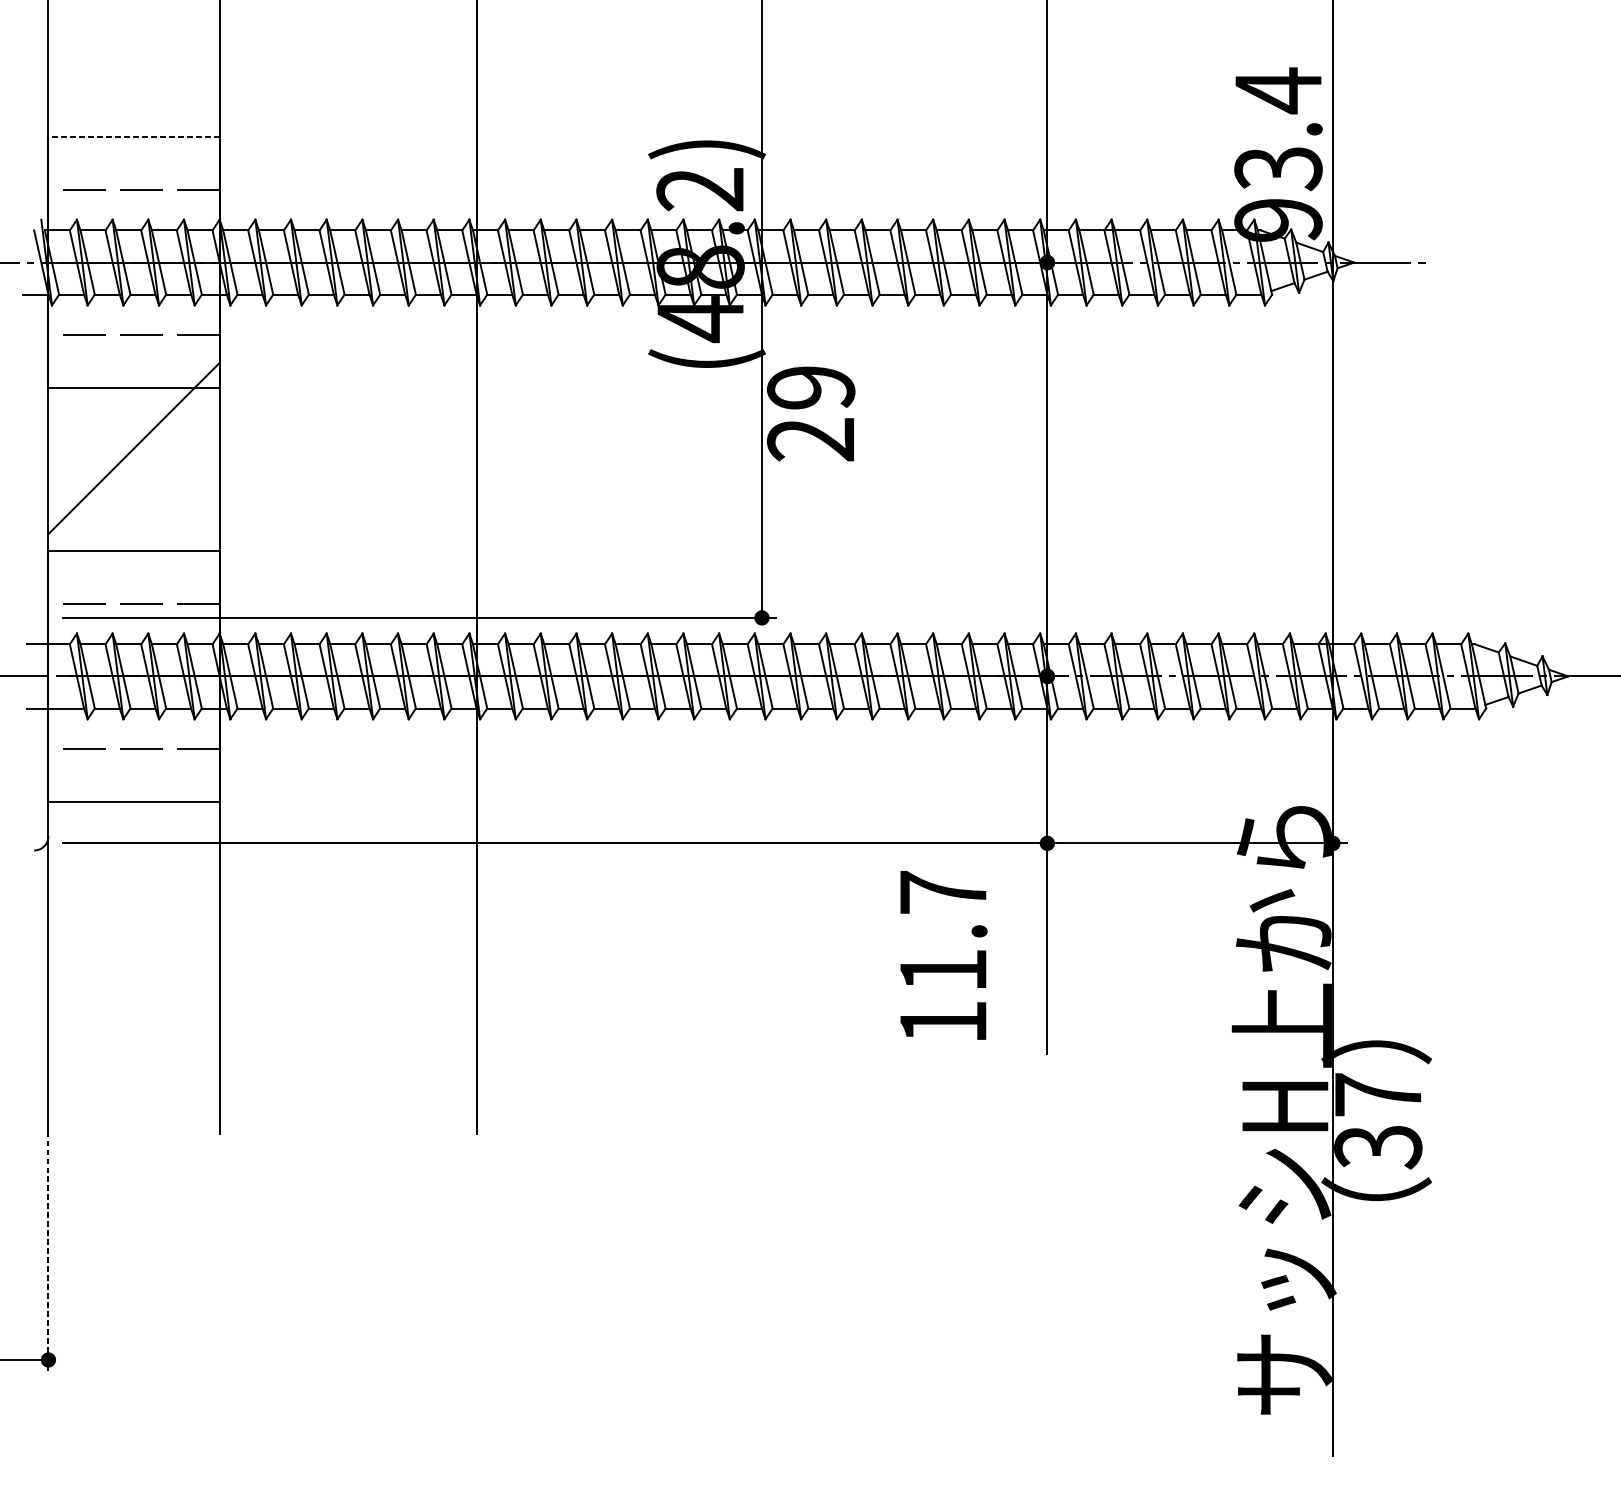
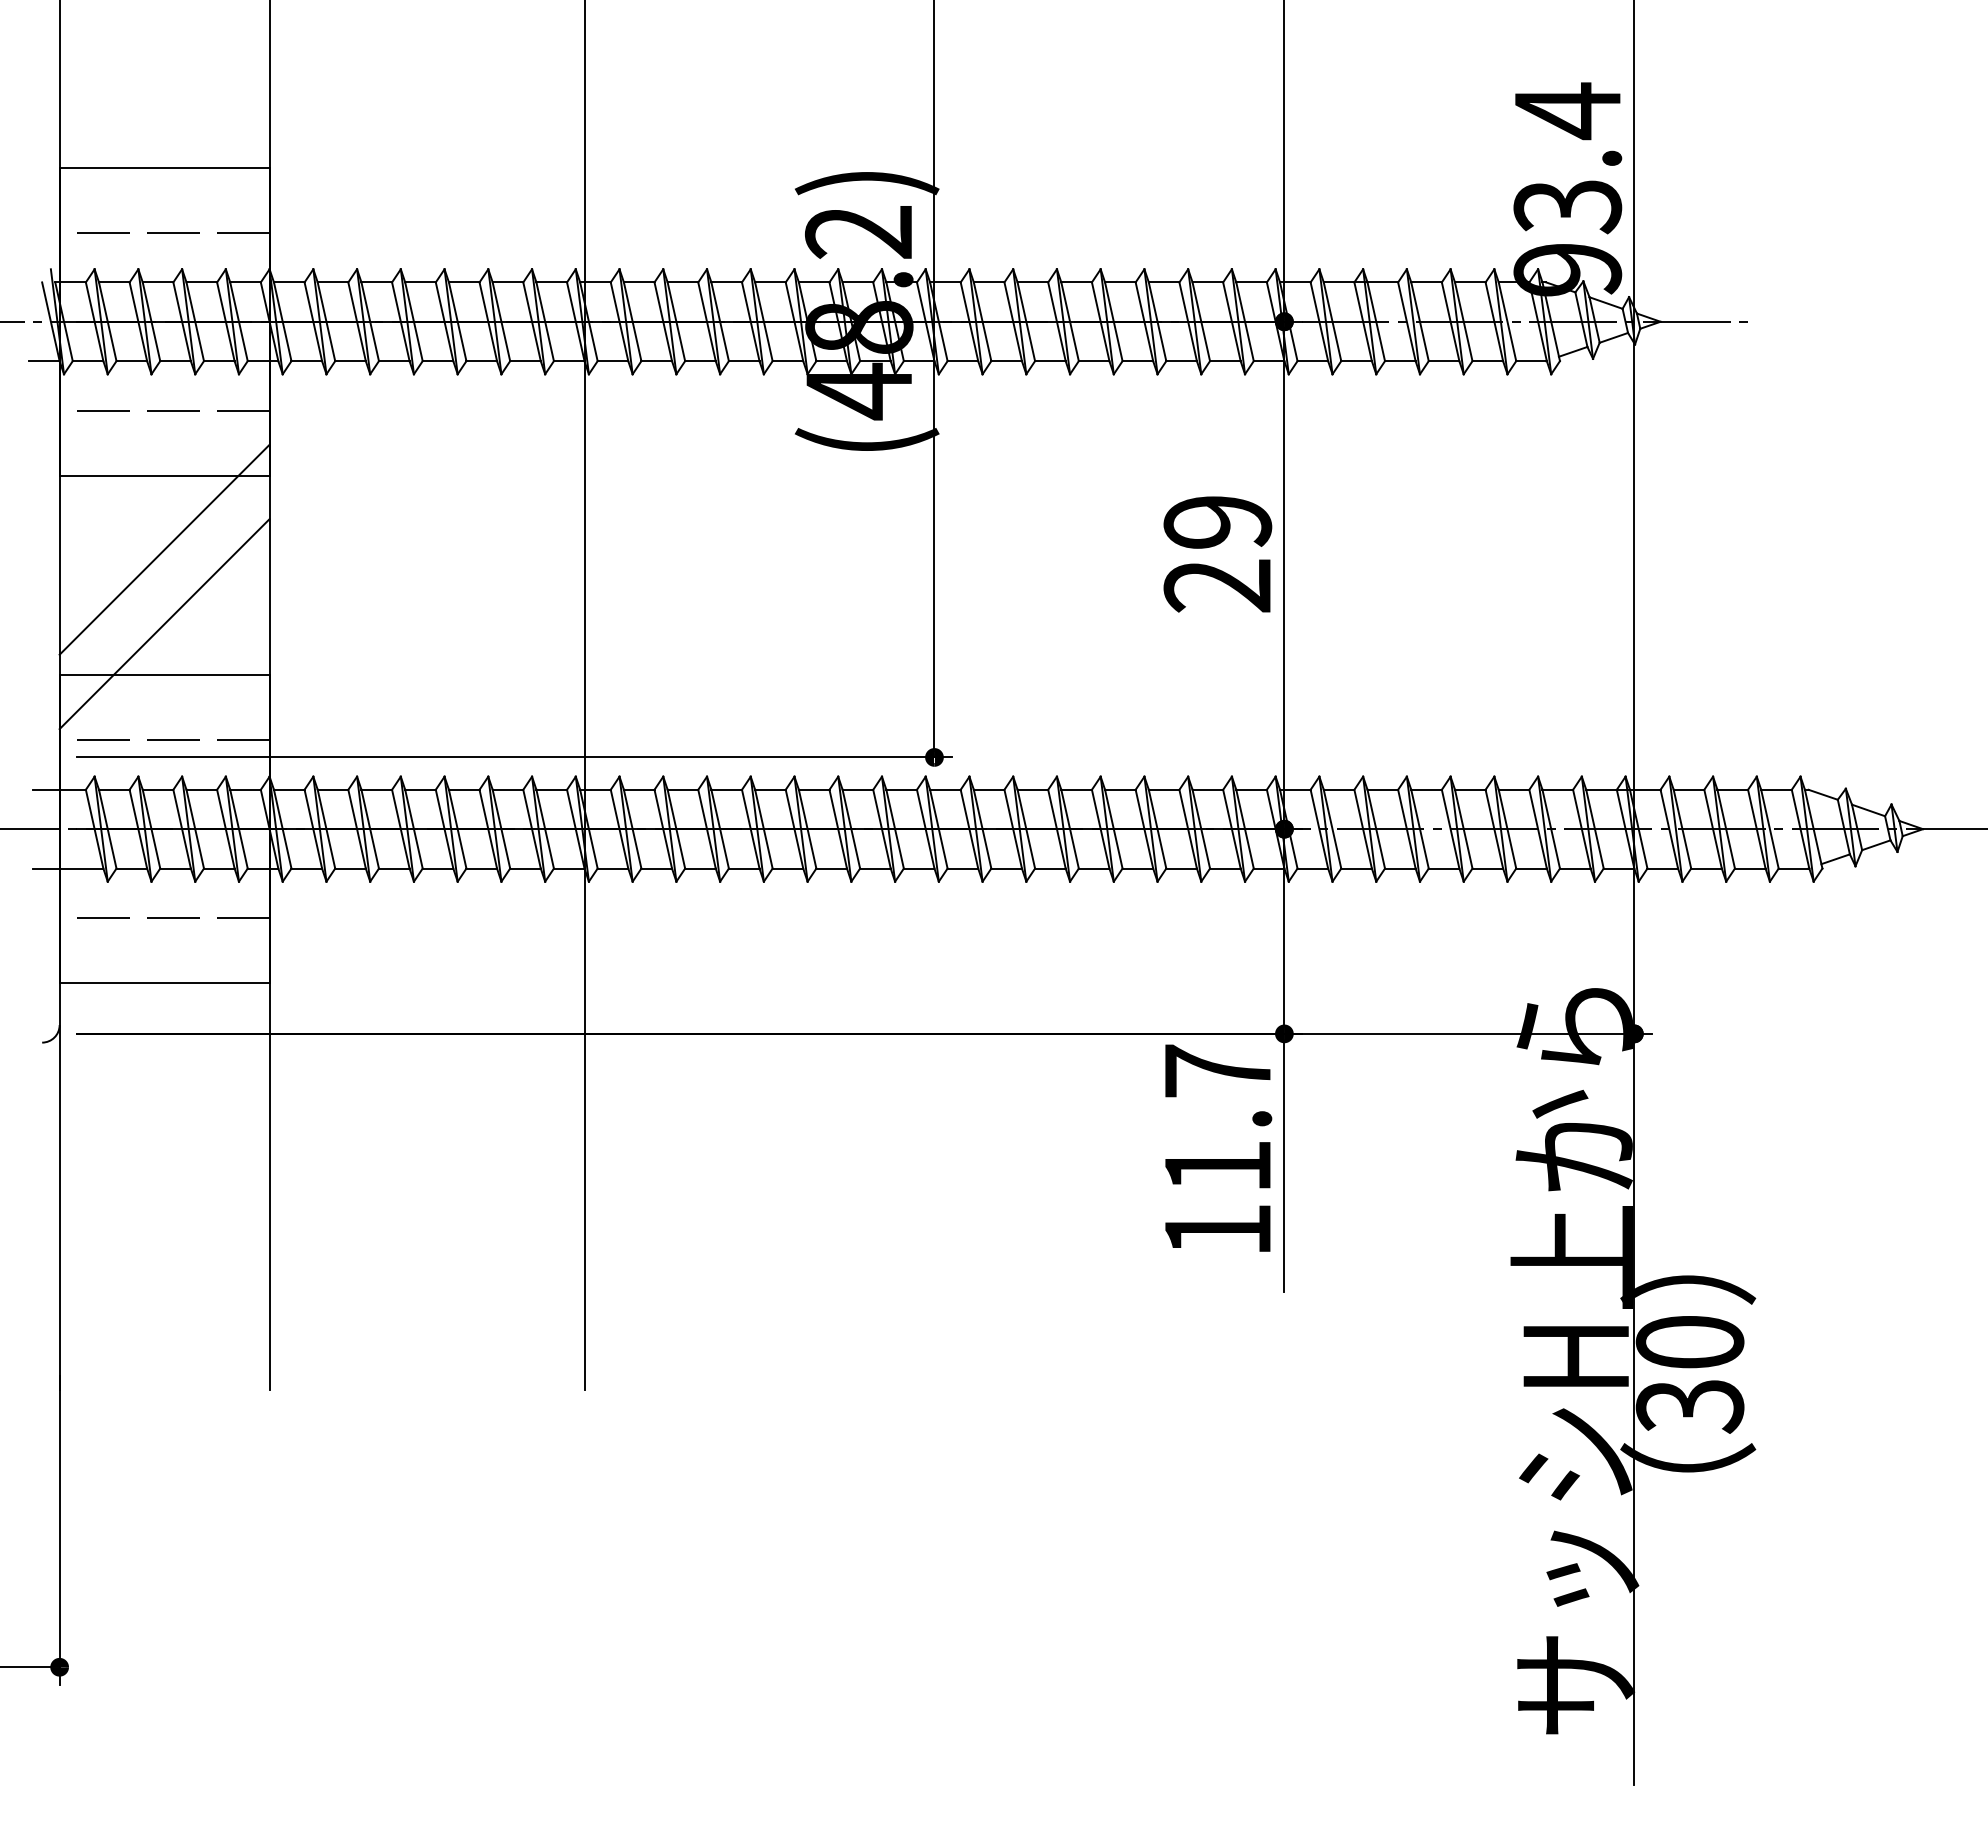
line: (133, 136) -> (164, 167), dashed -> solid
text: (810, 414) -> (1217, 554), moved
line: (133, 509) -> (164, 624), added
text: (943, 954) -> (1218, 1147), moved
text: (1377, 1094) -> (1689, 1341), 37 -> 30
line: (48, 1249) -> (59, 1531), dashed -> solid

